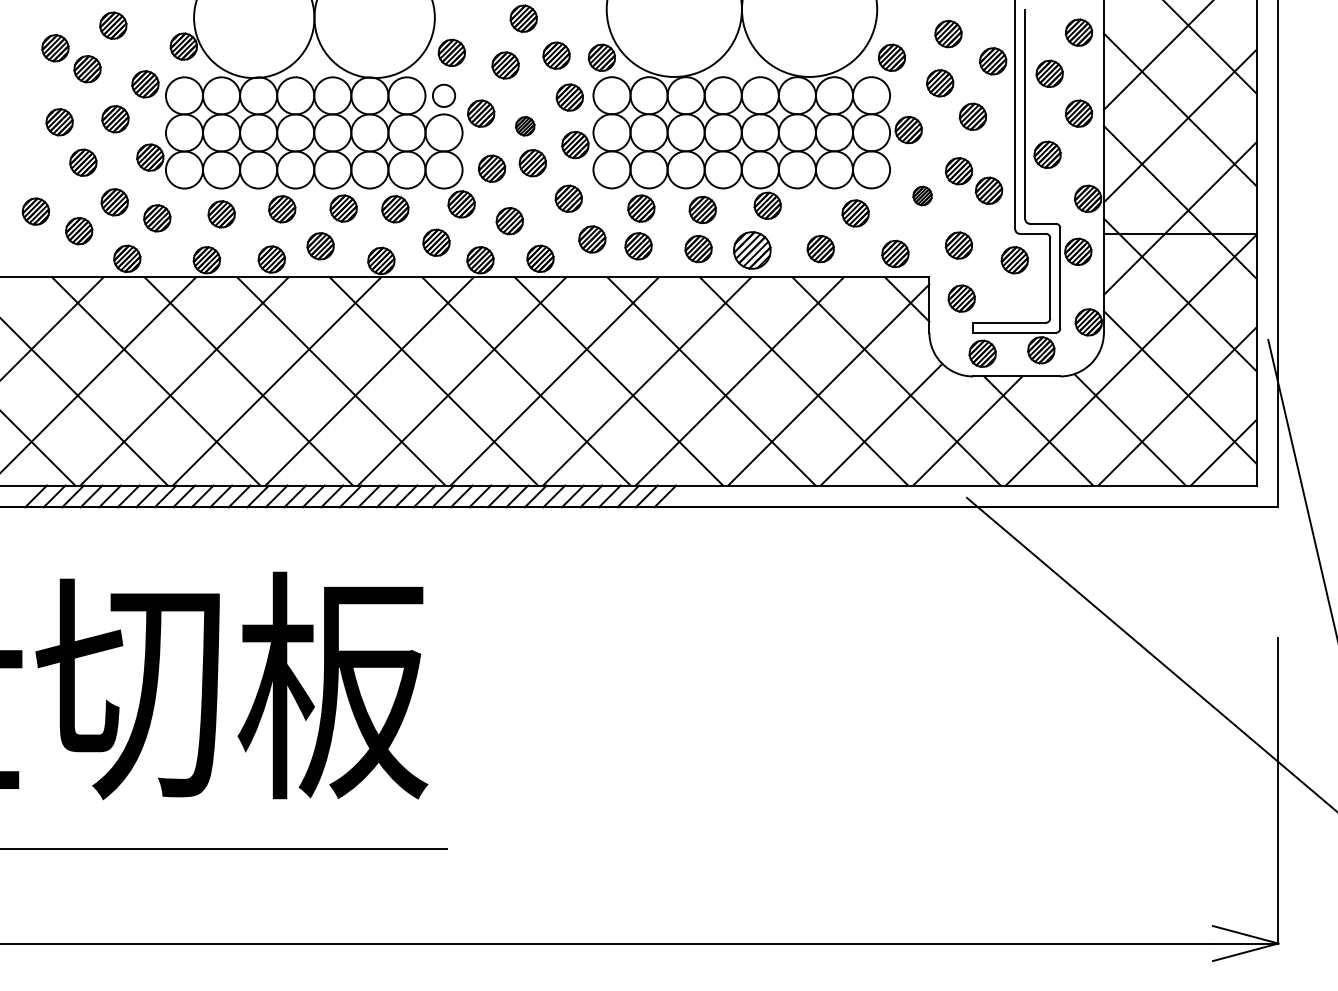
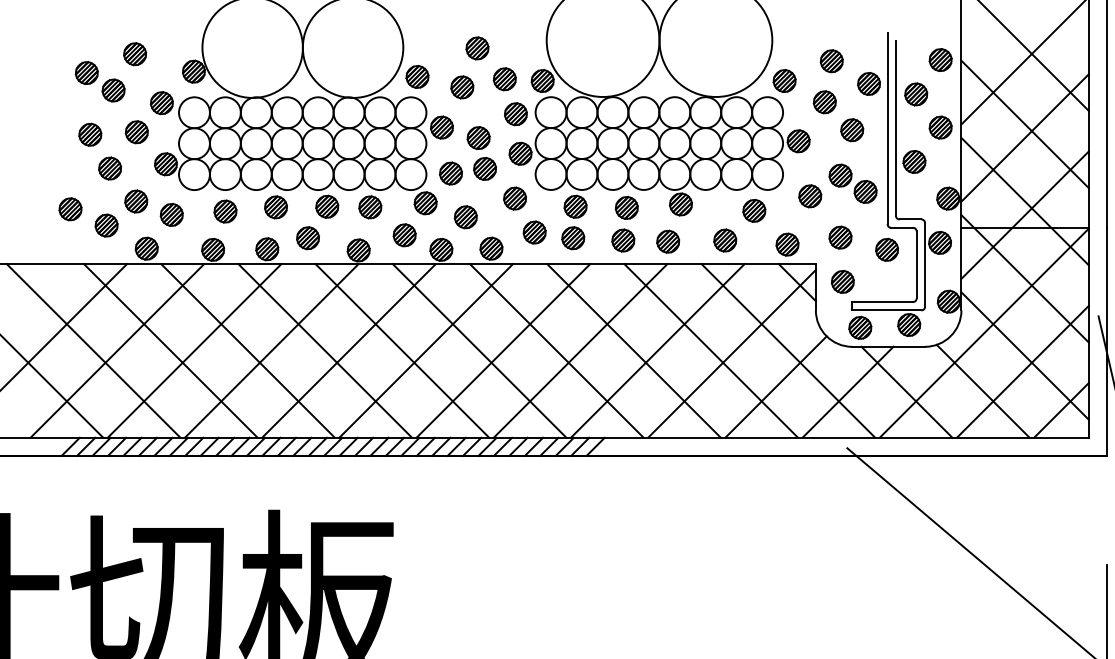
circle: (443, 95) -> (410, 112), size x1.67
part: (525, 126) -> (478, 138), size x1.43
part: (922, 195) -> (810, 195), size x1.43
part: (752, 250) -> (668, 241), size x0.71

